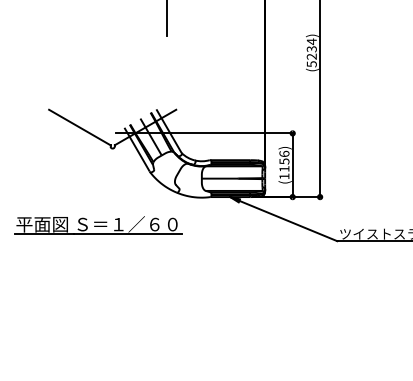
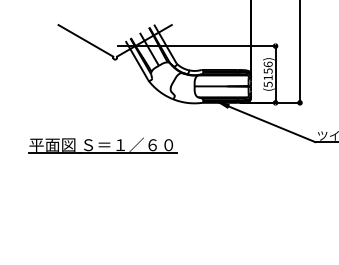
text: (284, 176) -> (268, 84), (1156) -> (5156)
part: (98, 225) -> (102, 145), moved

